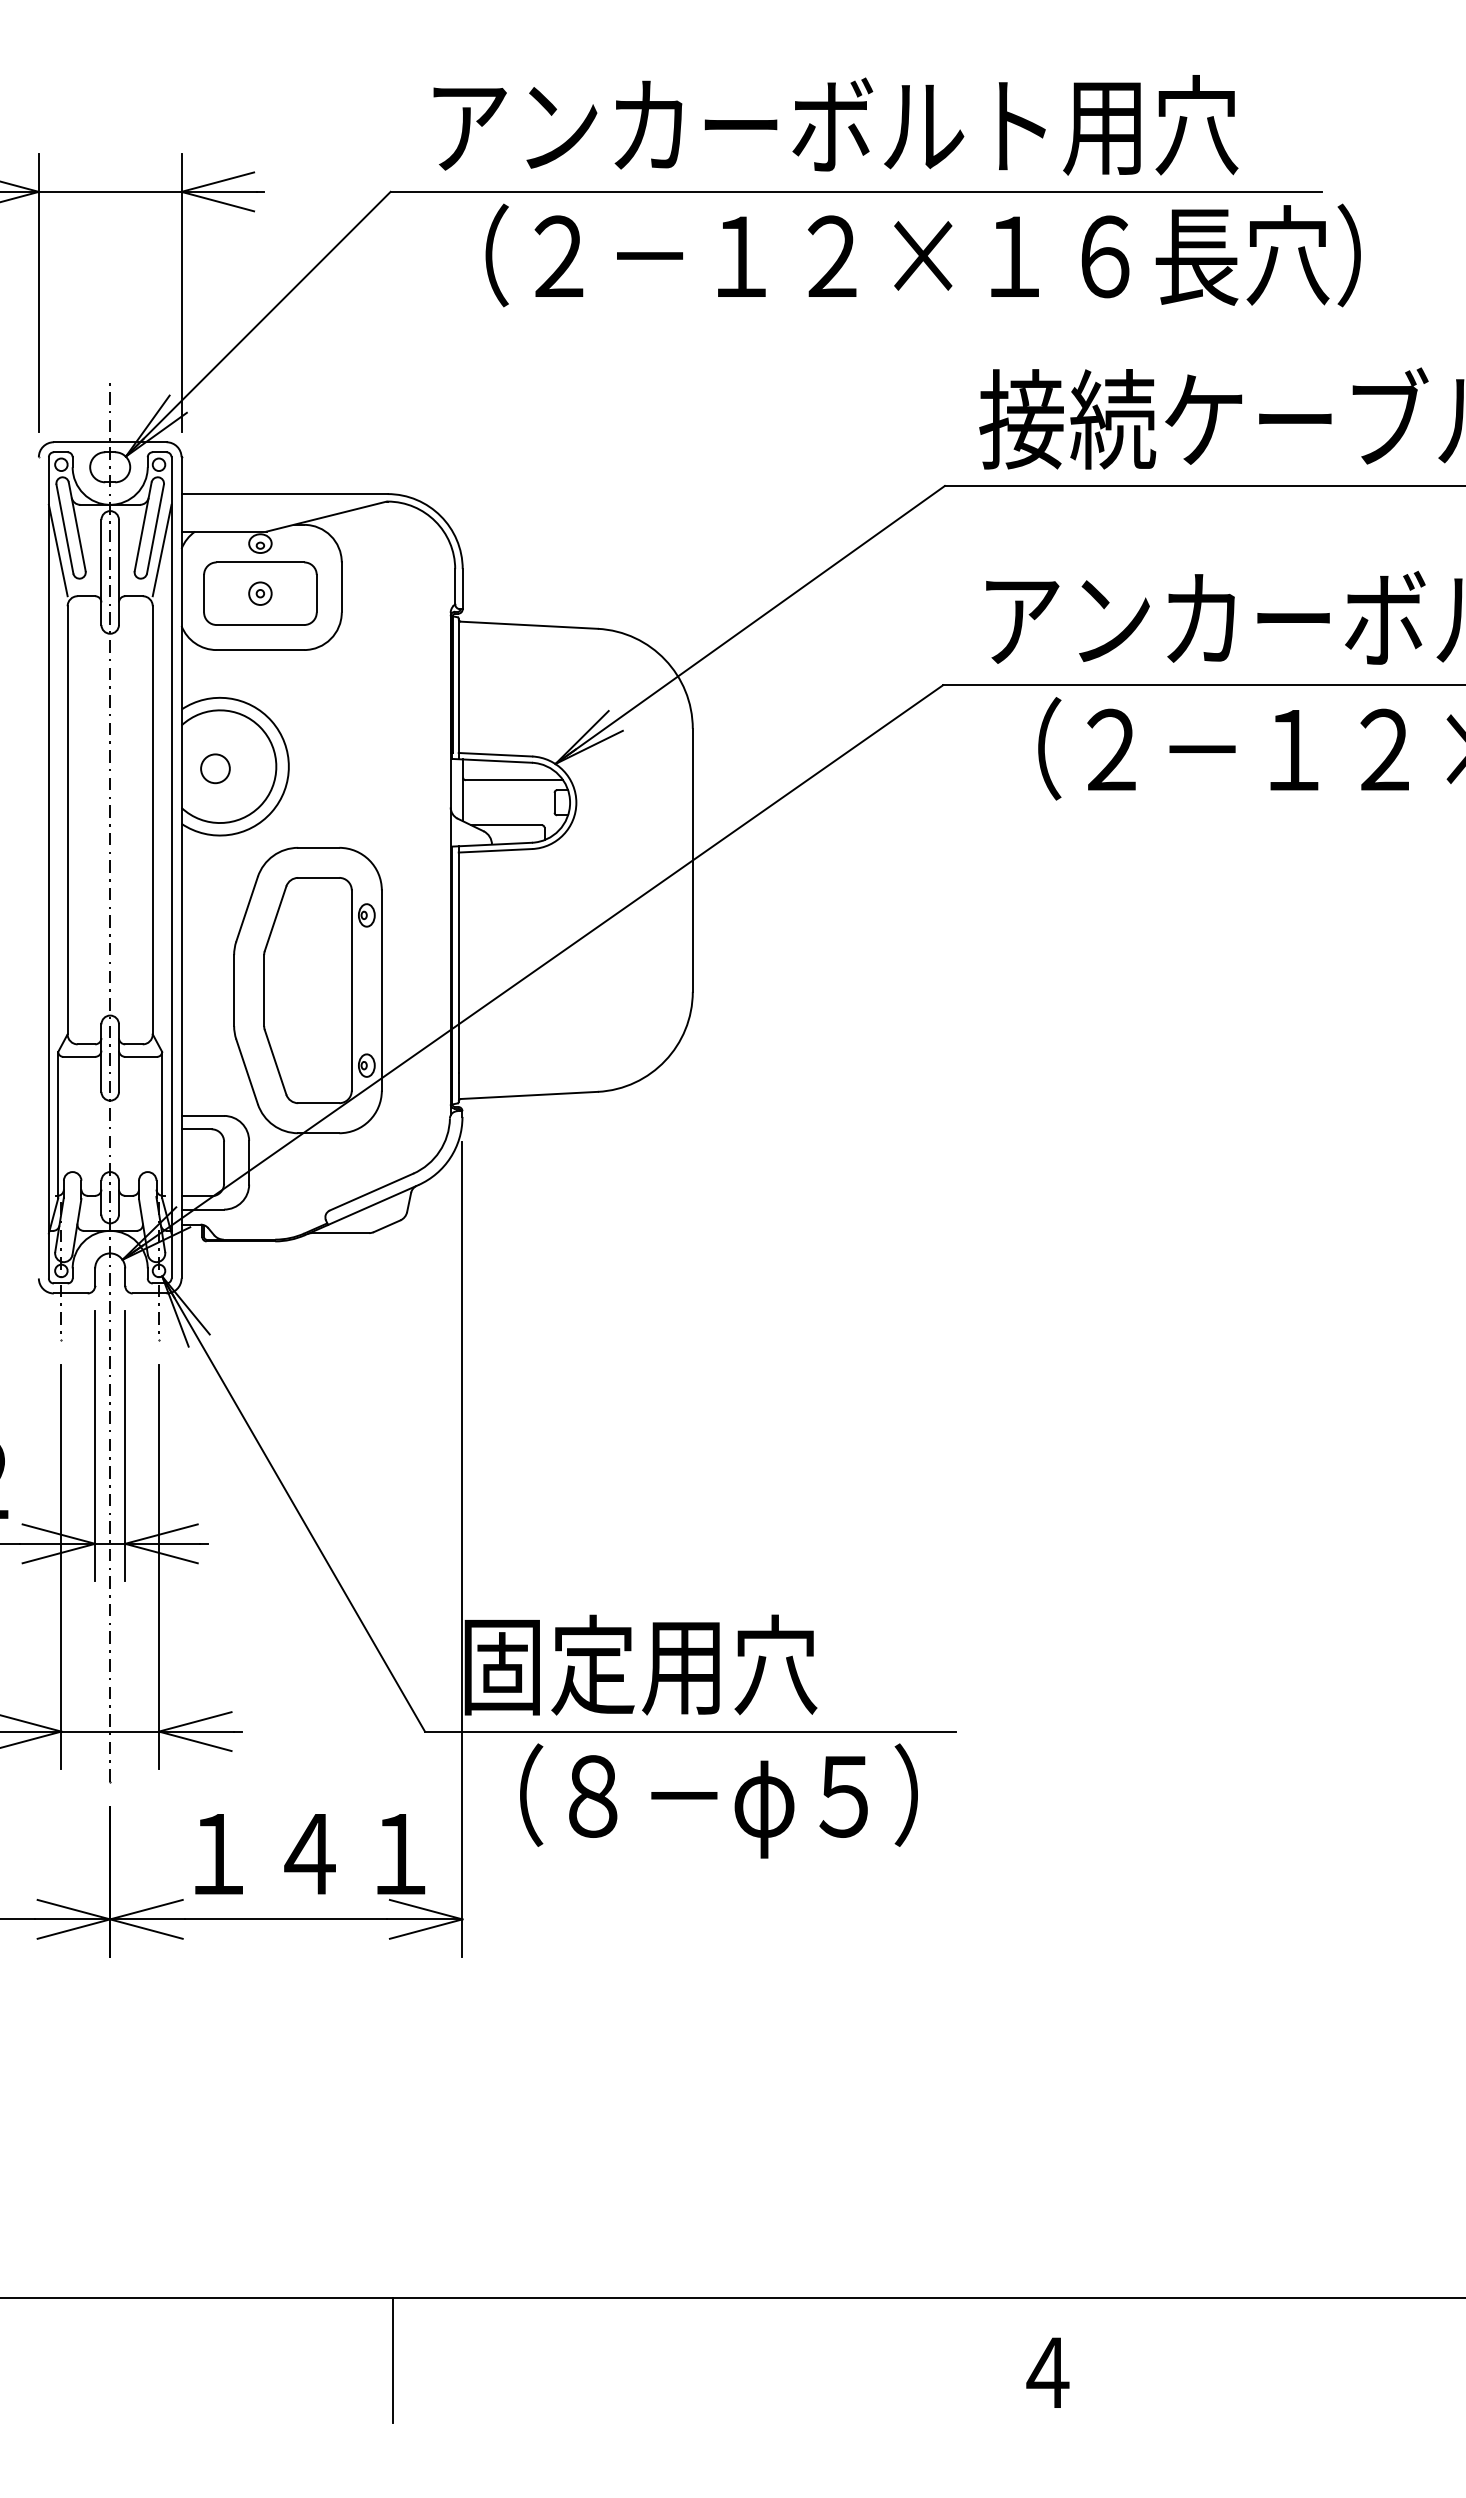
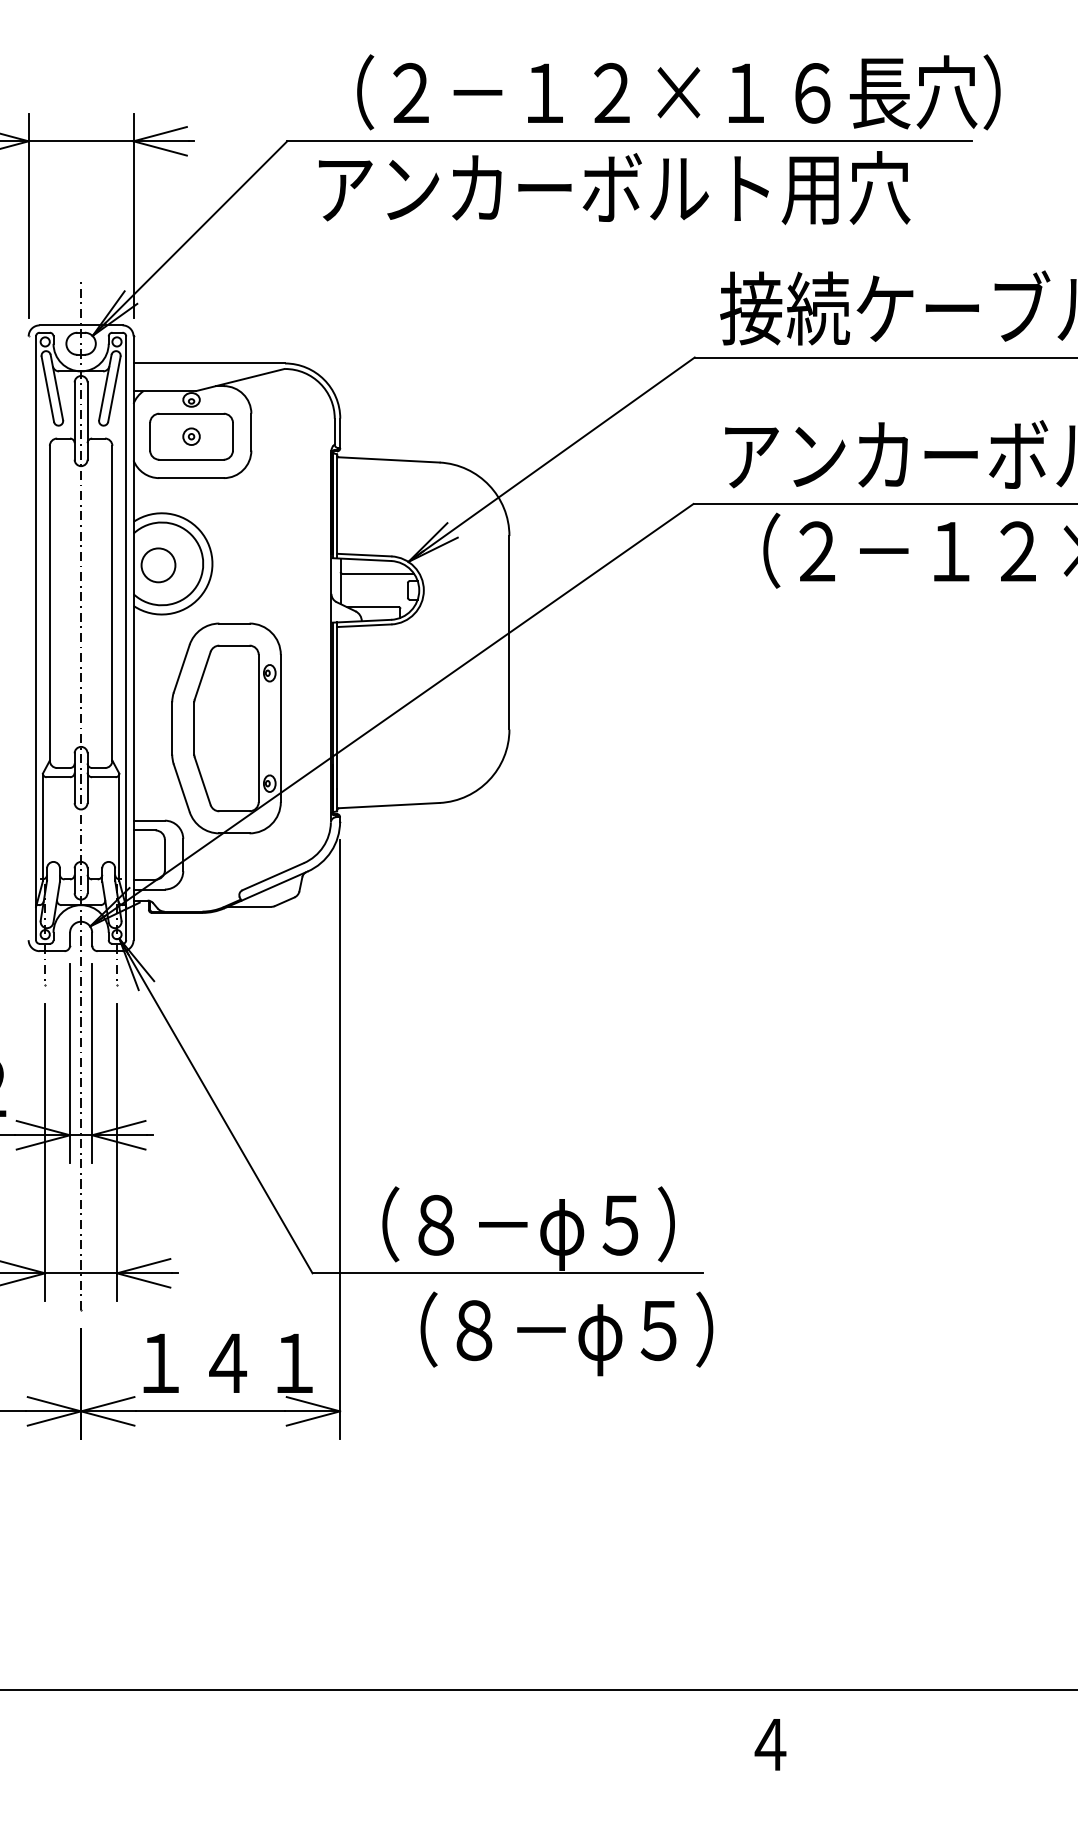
text: (896, 125) -> (659, 92), アンカーボルト用穴 -> （２－１２×１６長穴）
text: (896, 255) -> (659, 188), （２－１２×１６長穴） -> アンカーボルト用穴
line: (57, 550) -> (42, 404), removed
line: (161, 550) -> (118, 404), removed
circle: (215, 768) -> (158, 565), size x1.6
text: (690, 1670) -> (507, 1228), 固定用穴 -> （８－φ５）
text: (718, 1800) -> (566, 1333), moved
line: (393, 2360) -> (289, 1735), removed

